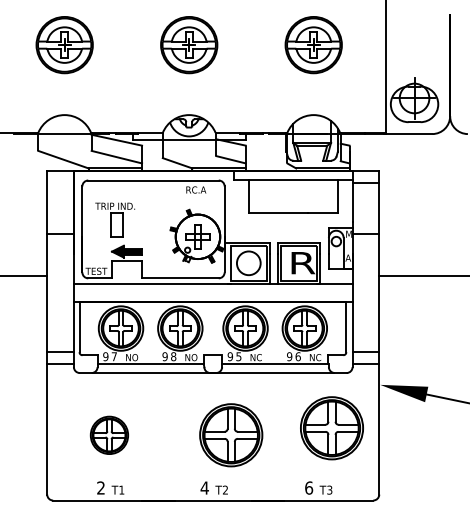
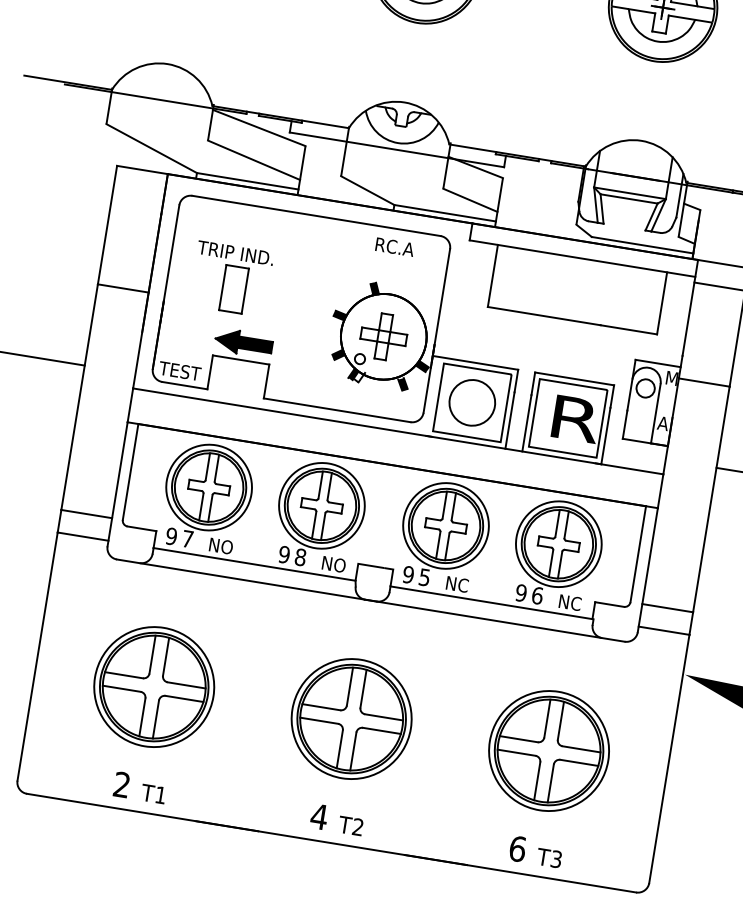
part: (331, 428) -> (548, 751), moved
part: (109, 435) -> (154, 687), size x1.67
part: (231, 435) -> (352, 719), moved

